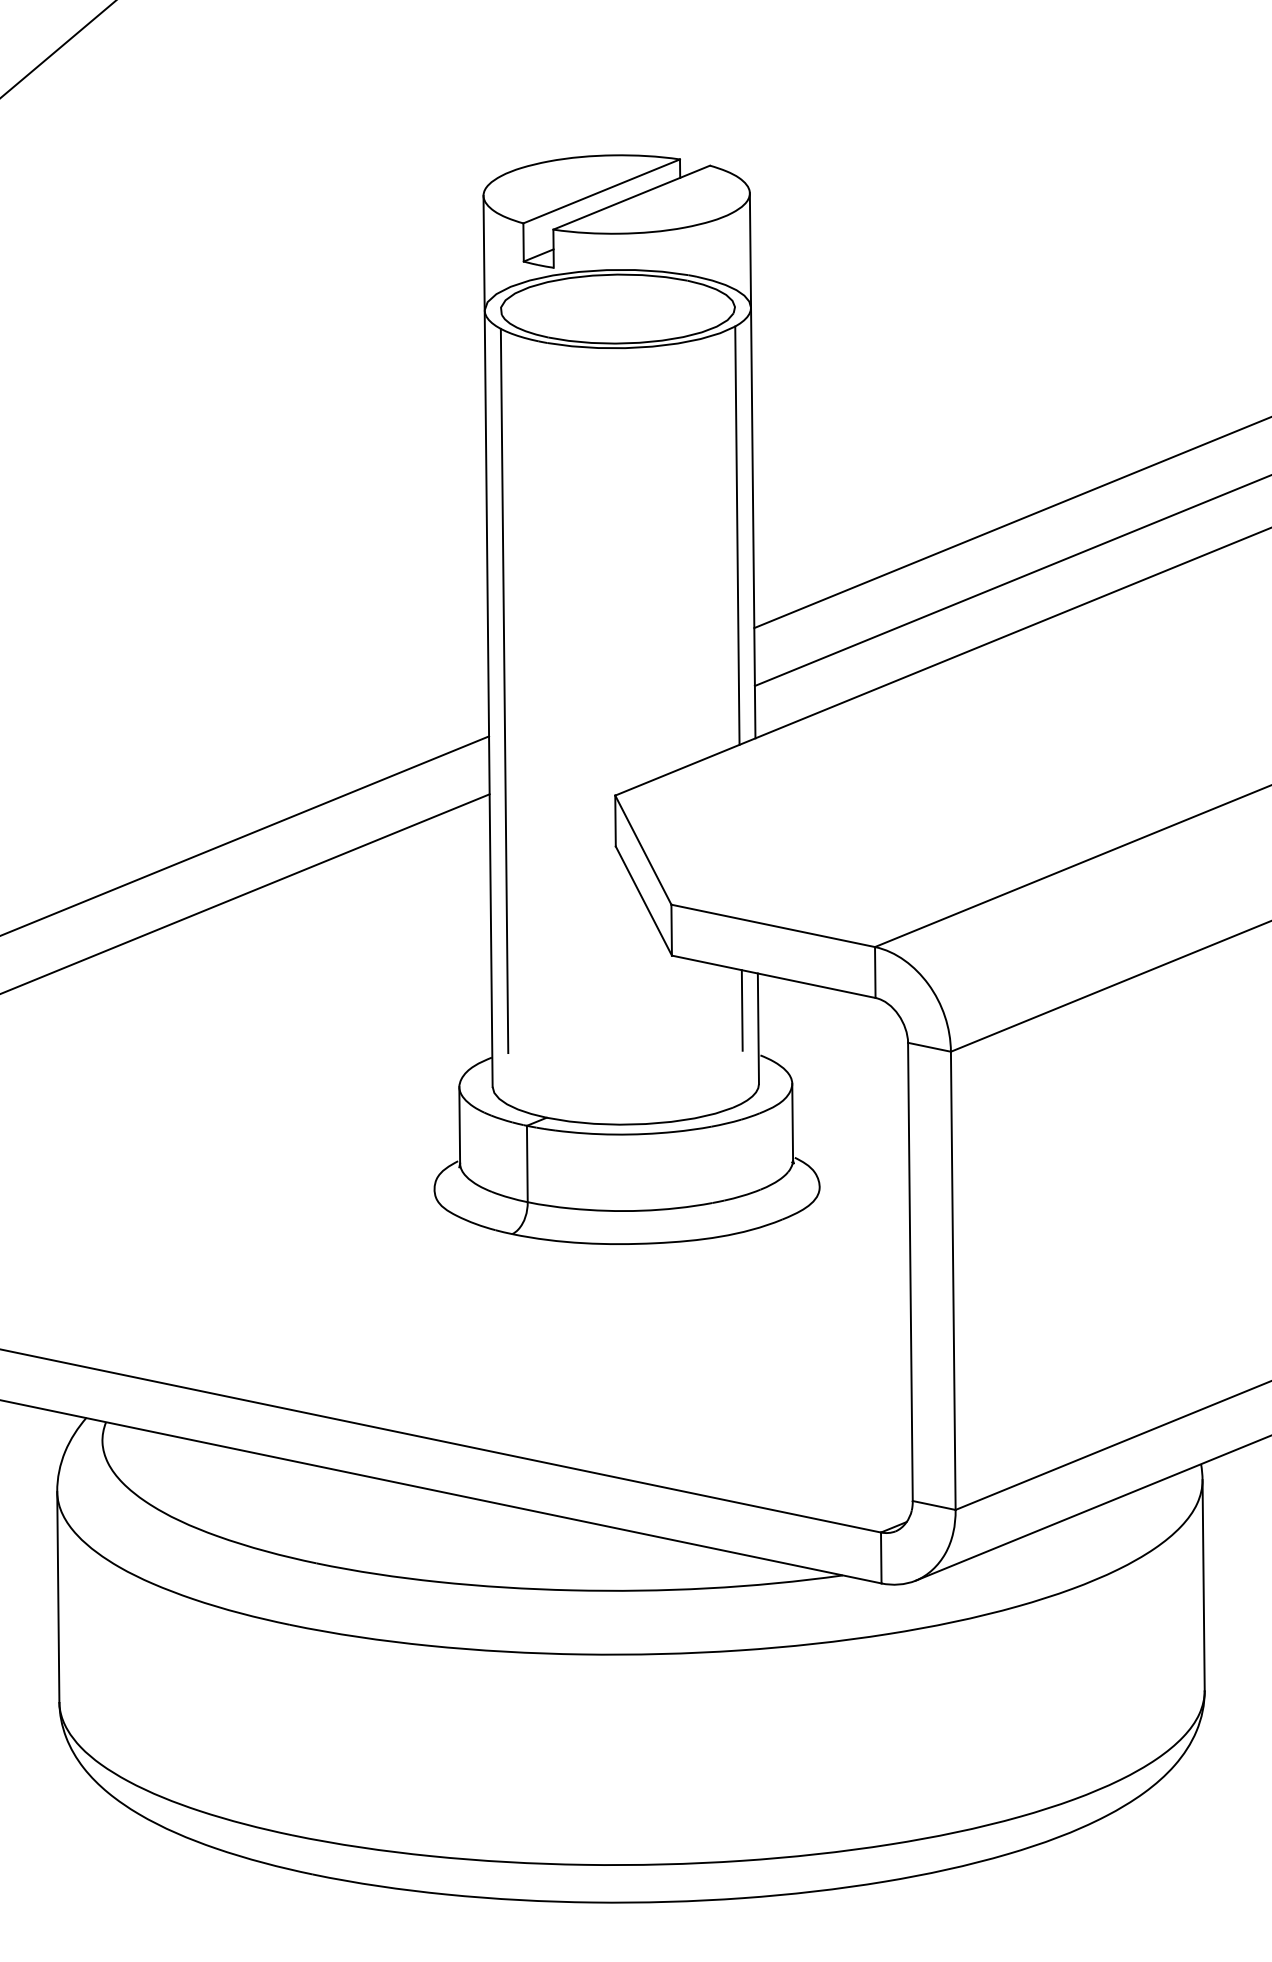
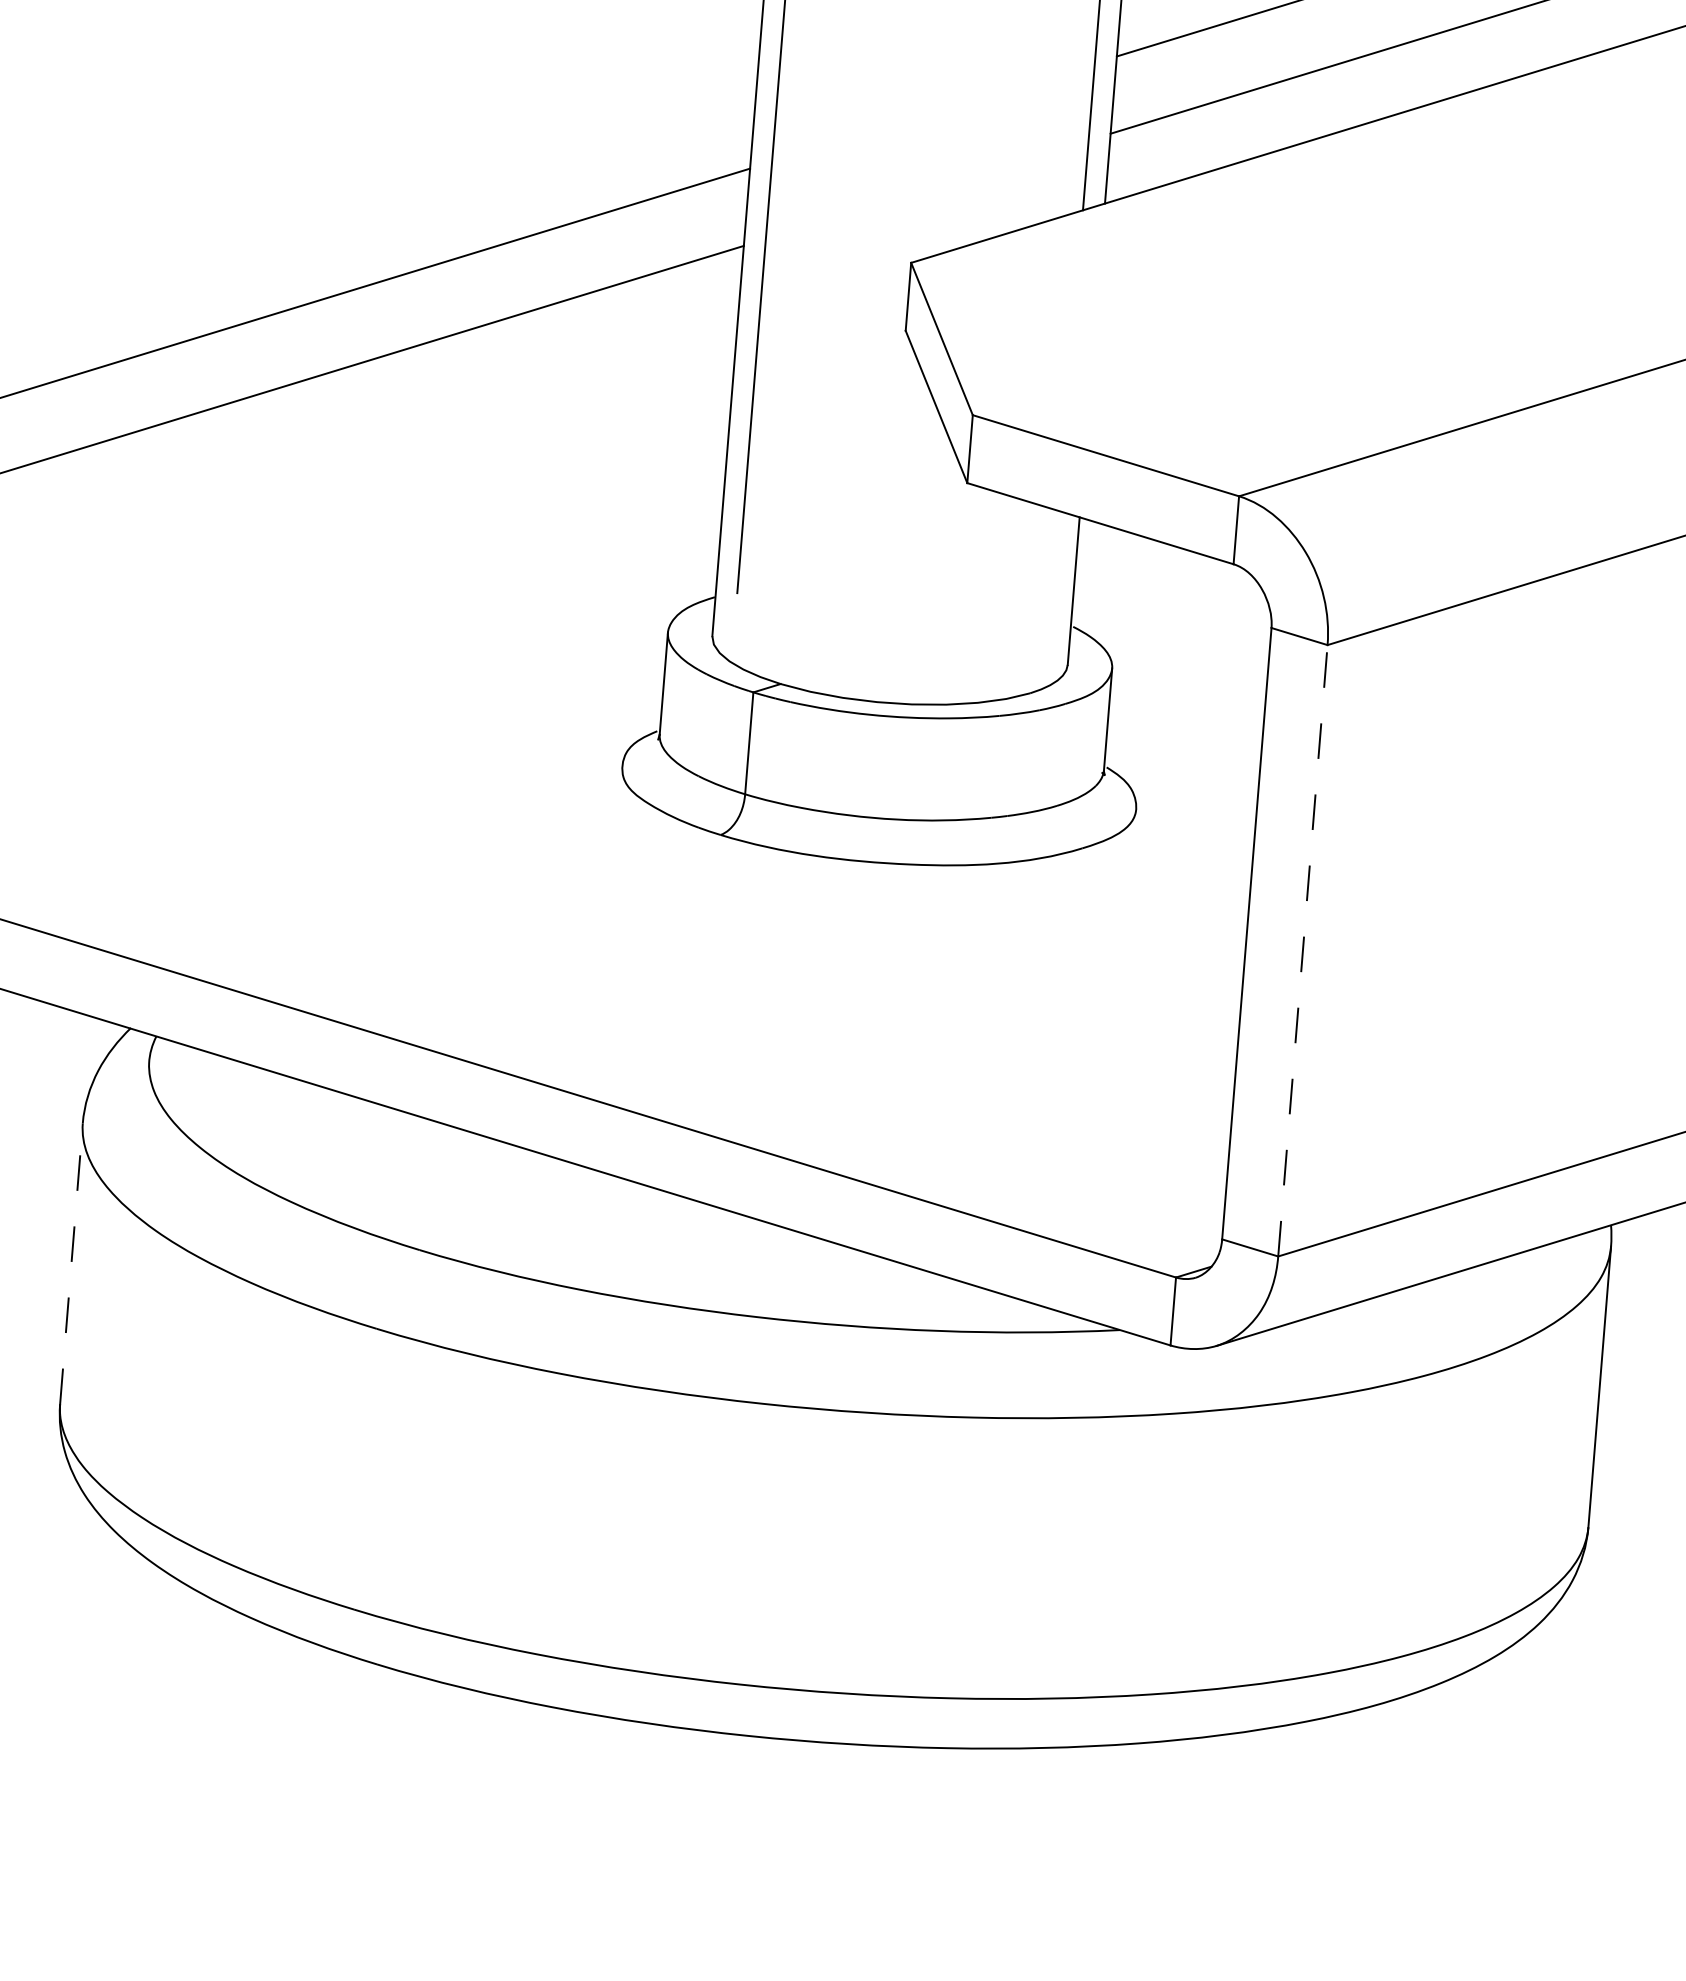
line: (741, 1010) -> (1053, 564), removed
line: (953, 1280) -> (1303, 950), solid -> dashed
line: (58, 1596) -> (71, 1263), solid -> dashed

